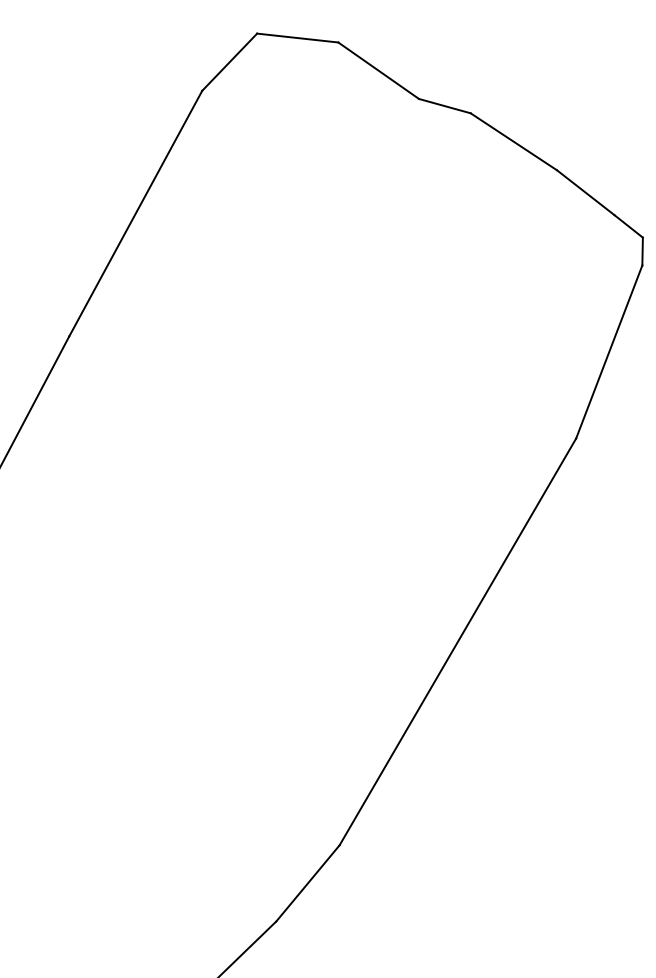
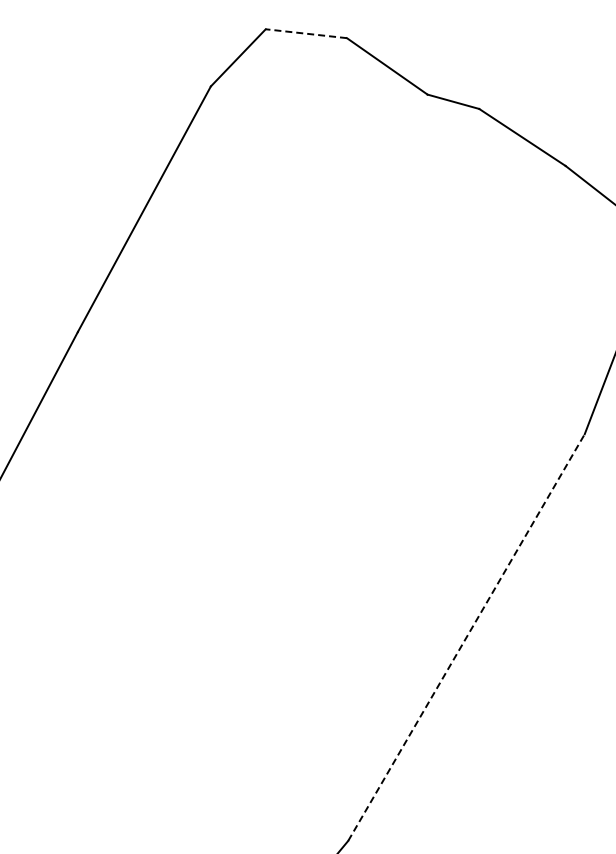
line: (297, 38) -> (306, 34), solid -> dashed
line: (458, 641) -> (467, 637), solid -> dashed

